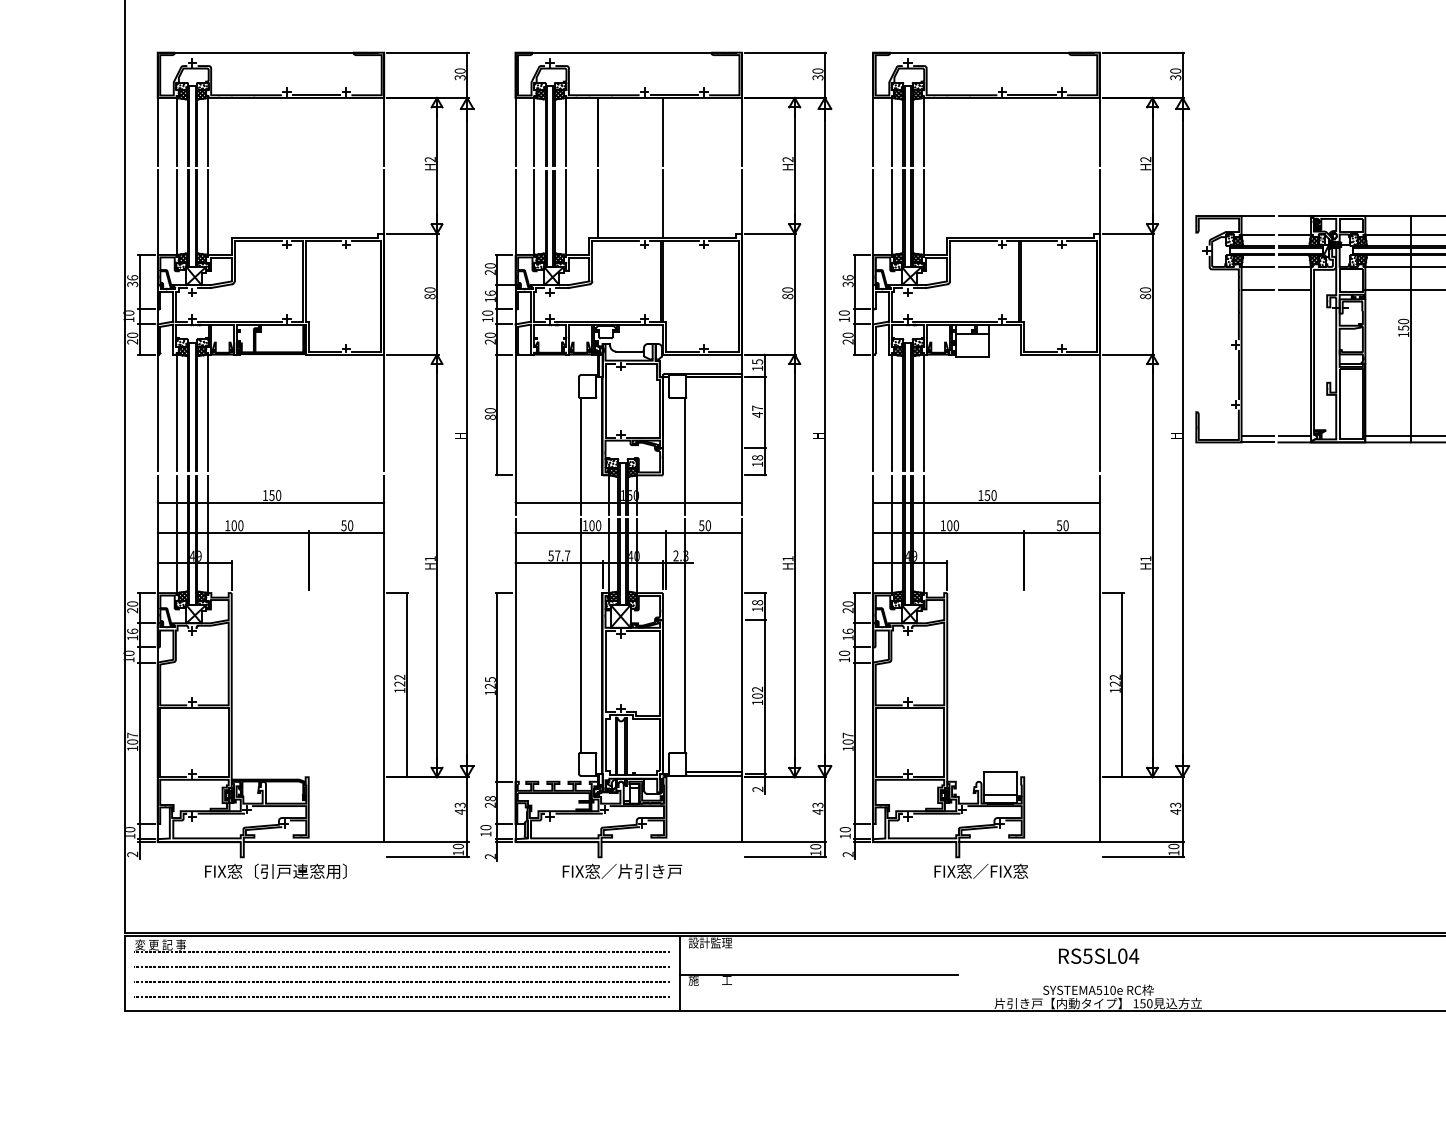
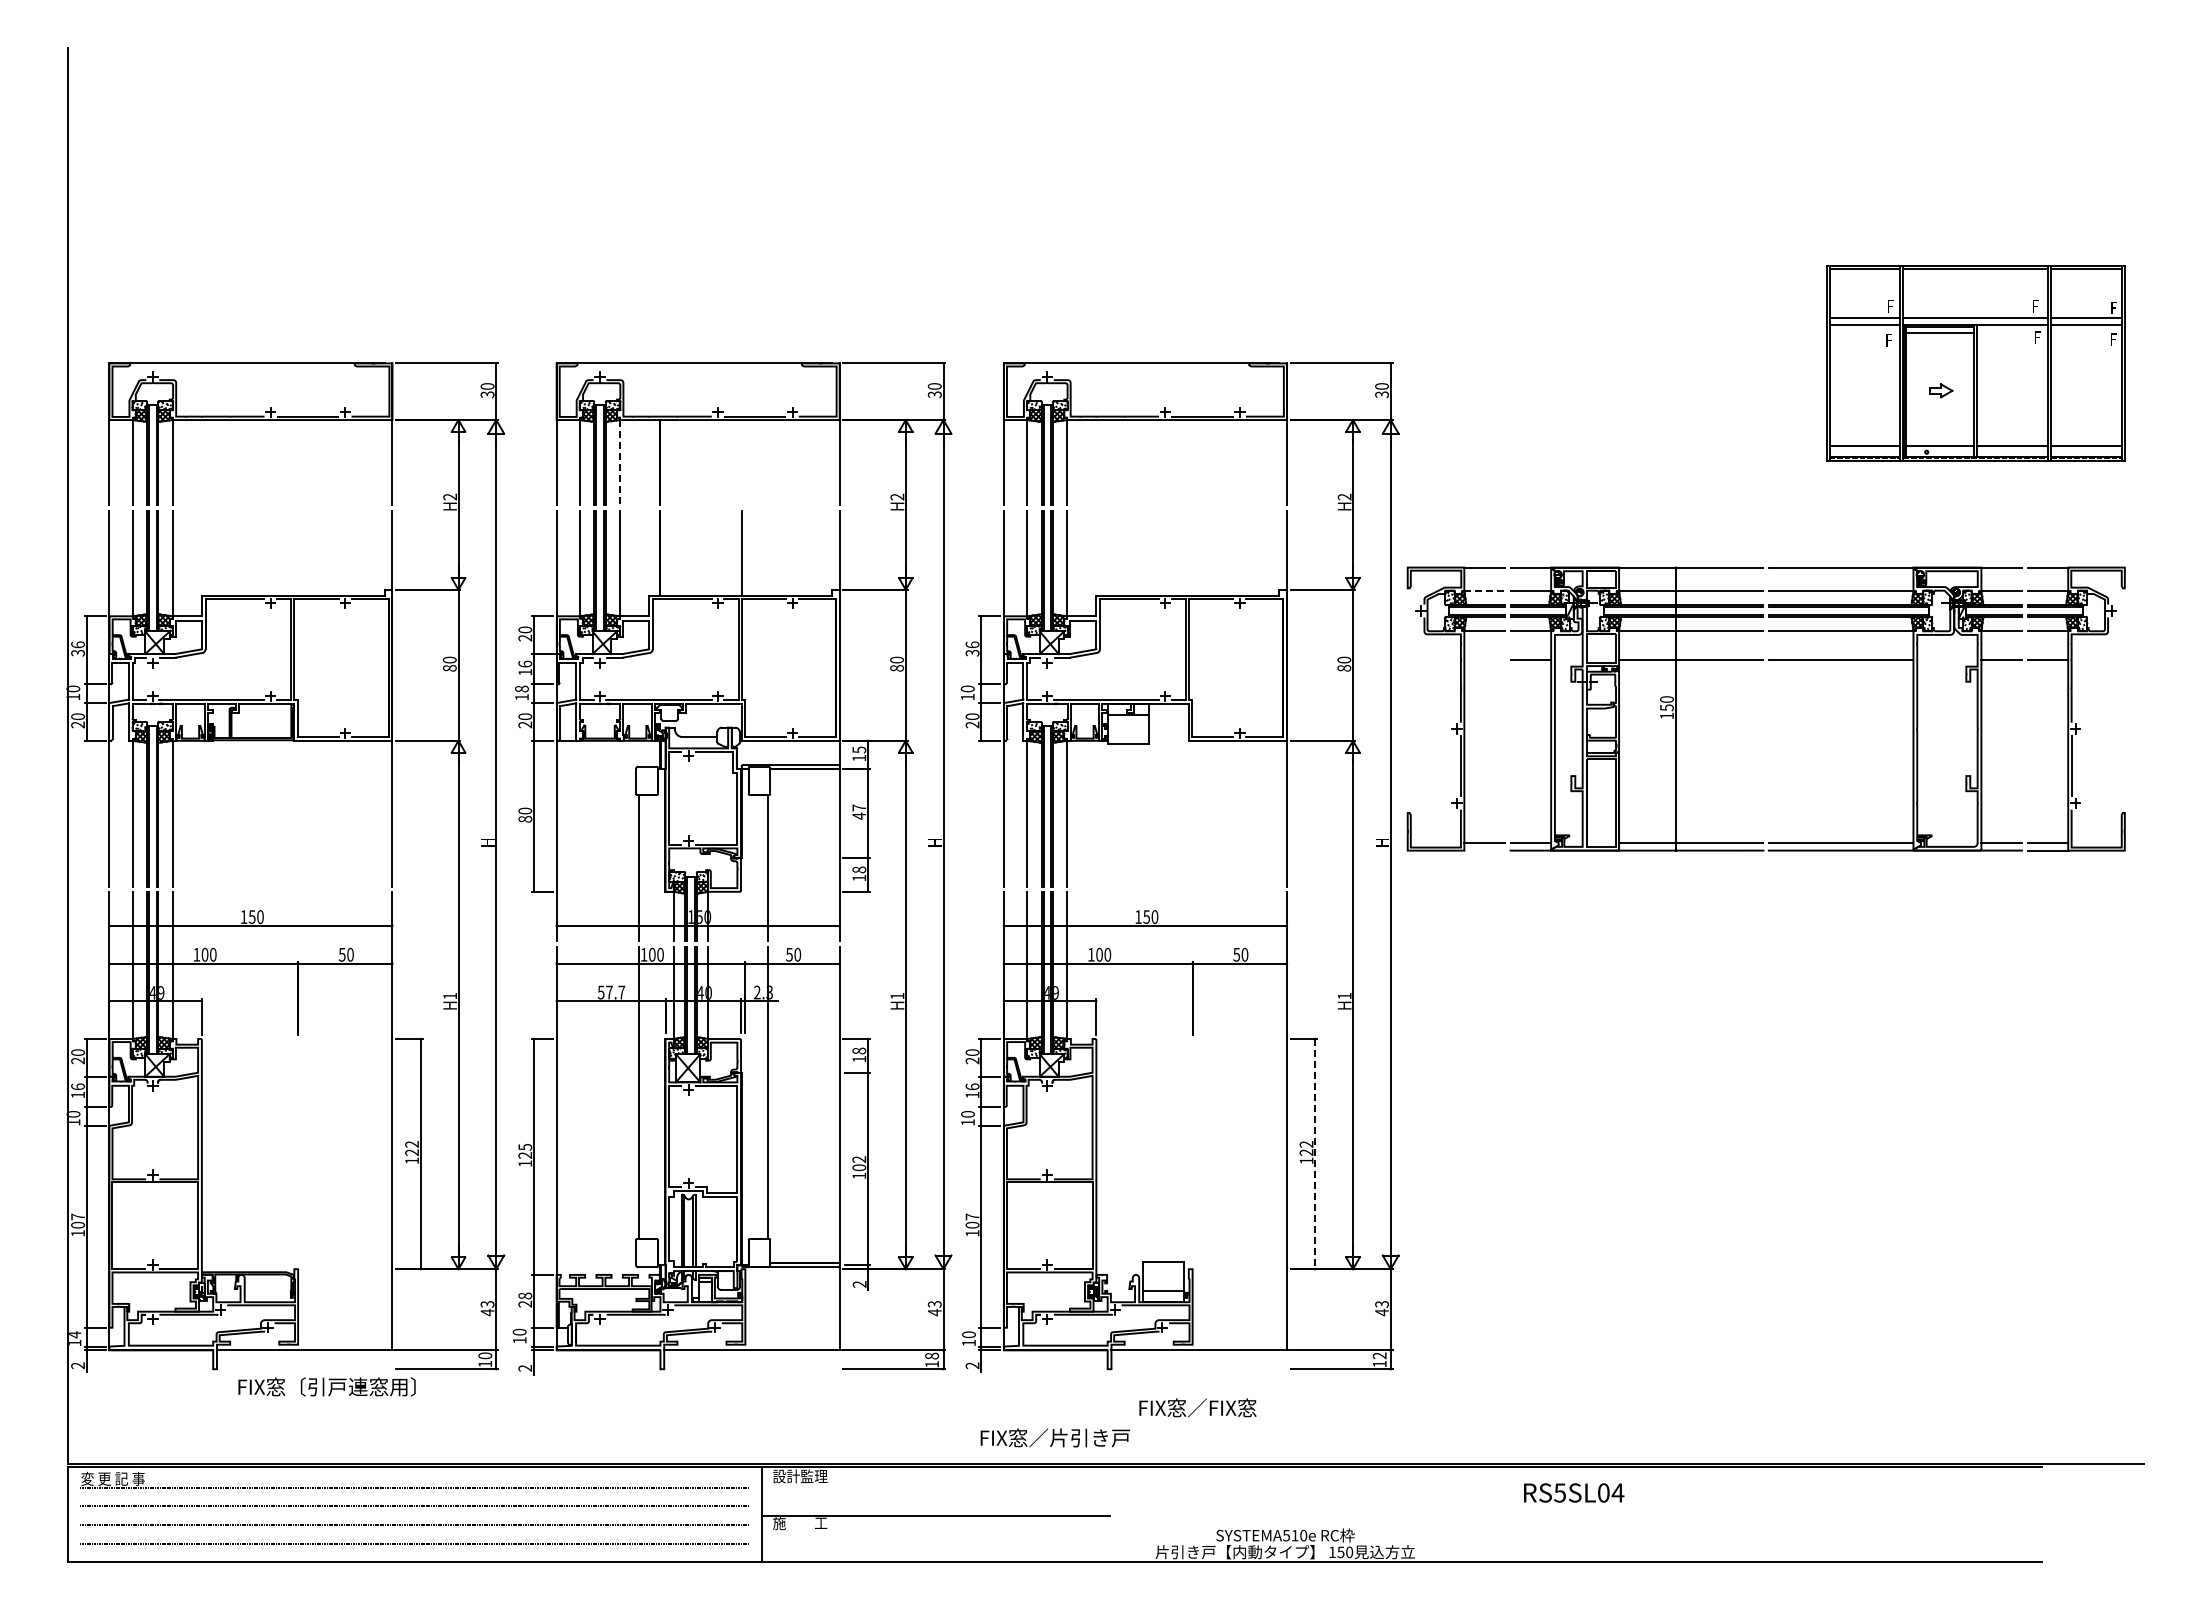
line: (565, 131) -> (619, 462), solid -> dashed
line: (663, 131) -> (741, 462), removed
line: (1257, 235) -> (1484, 591), solid -> dashed
line: (1257, 290) -> (1484, 660), removed
text: (487, 312) -> (521, 688), 10 -> 18
line: (1256, 442) -> (1483, 850), removed
line: (1122, 685) -> (1315, 1154), solid -> dashed
text: (130, 829) -> (75, 1334), 10 -> 14
text: (815, 846) -> (931, 1355), 10 -> 18
text: (1173, 846) -> (1379, 1355), 10 -> 12
text: (275, 871) -> (326, 1386), moved
text: (621, 871) -> (1054, 1437), moved
text: (980, 871) -> (1197, 1407), moved
text: (1099, 955) -> (1574, 1492), moved

